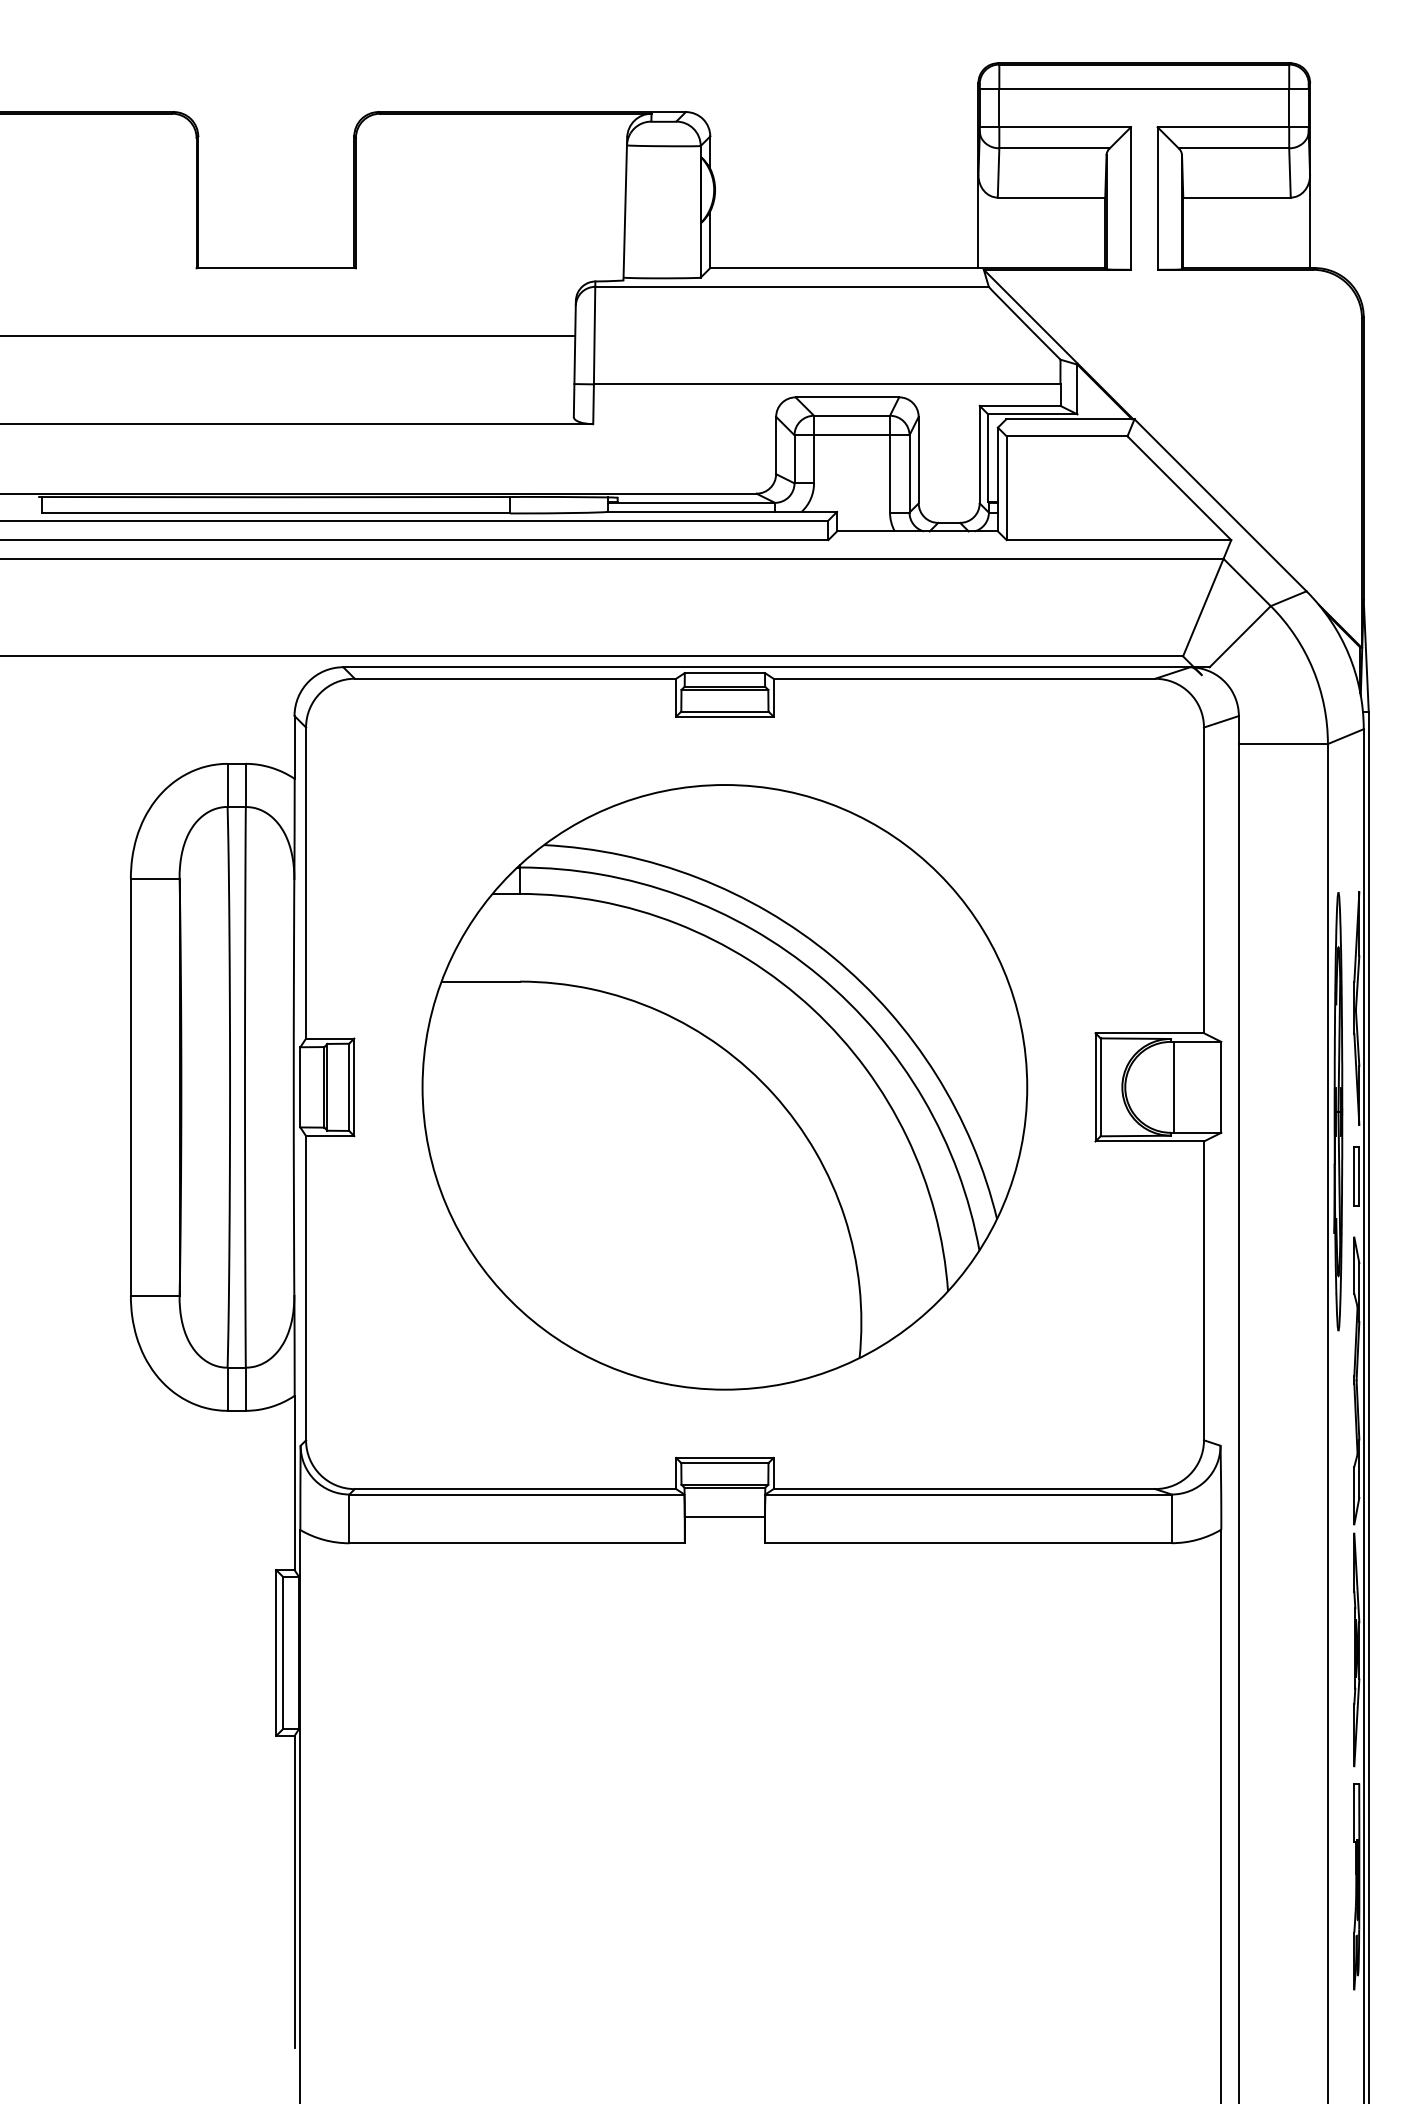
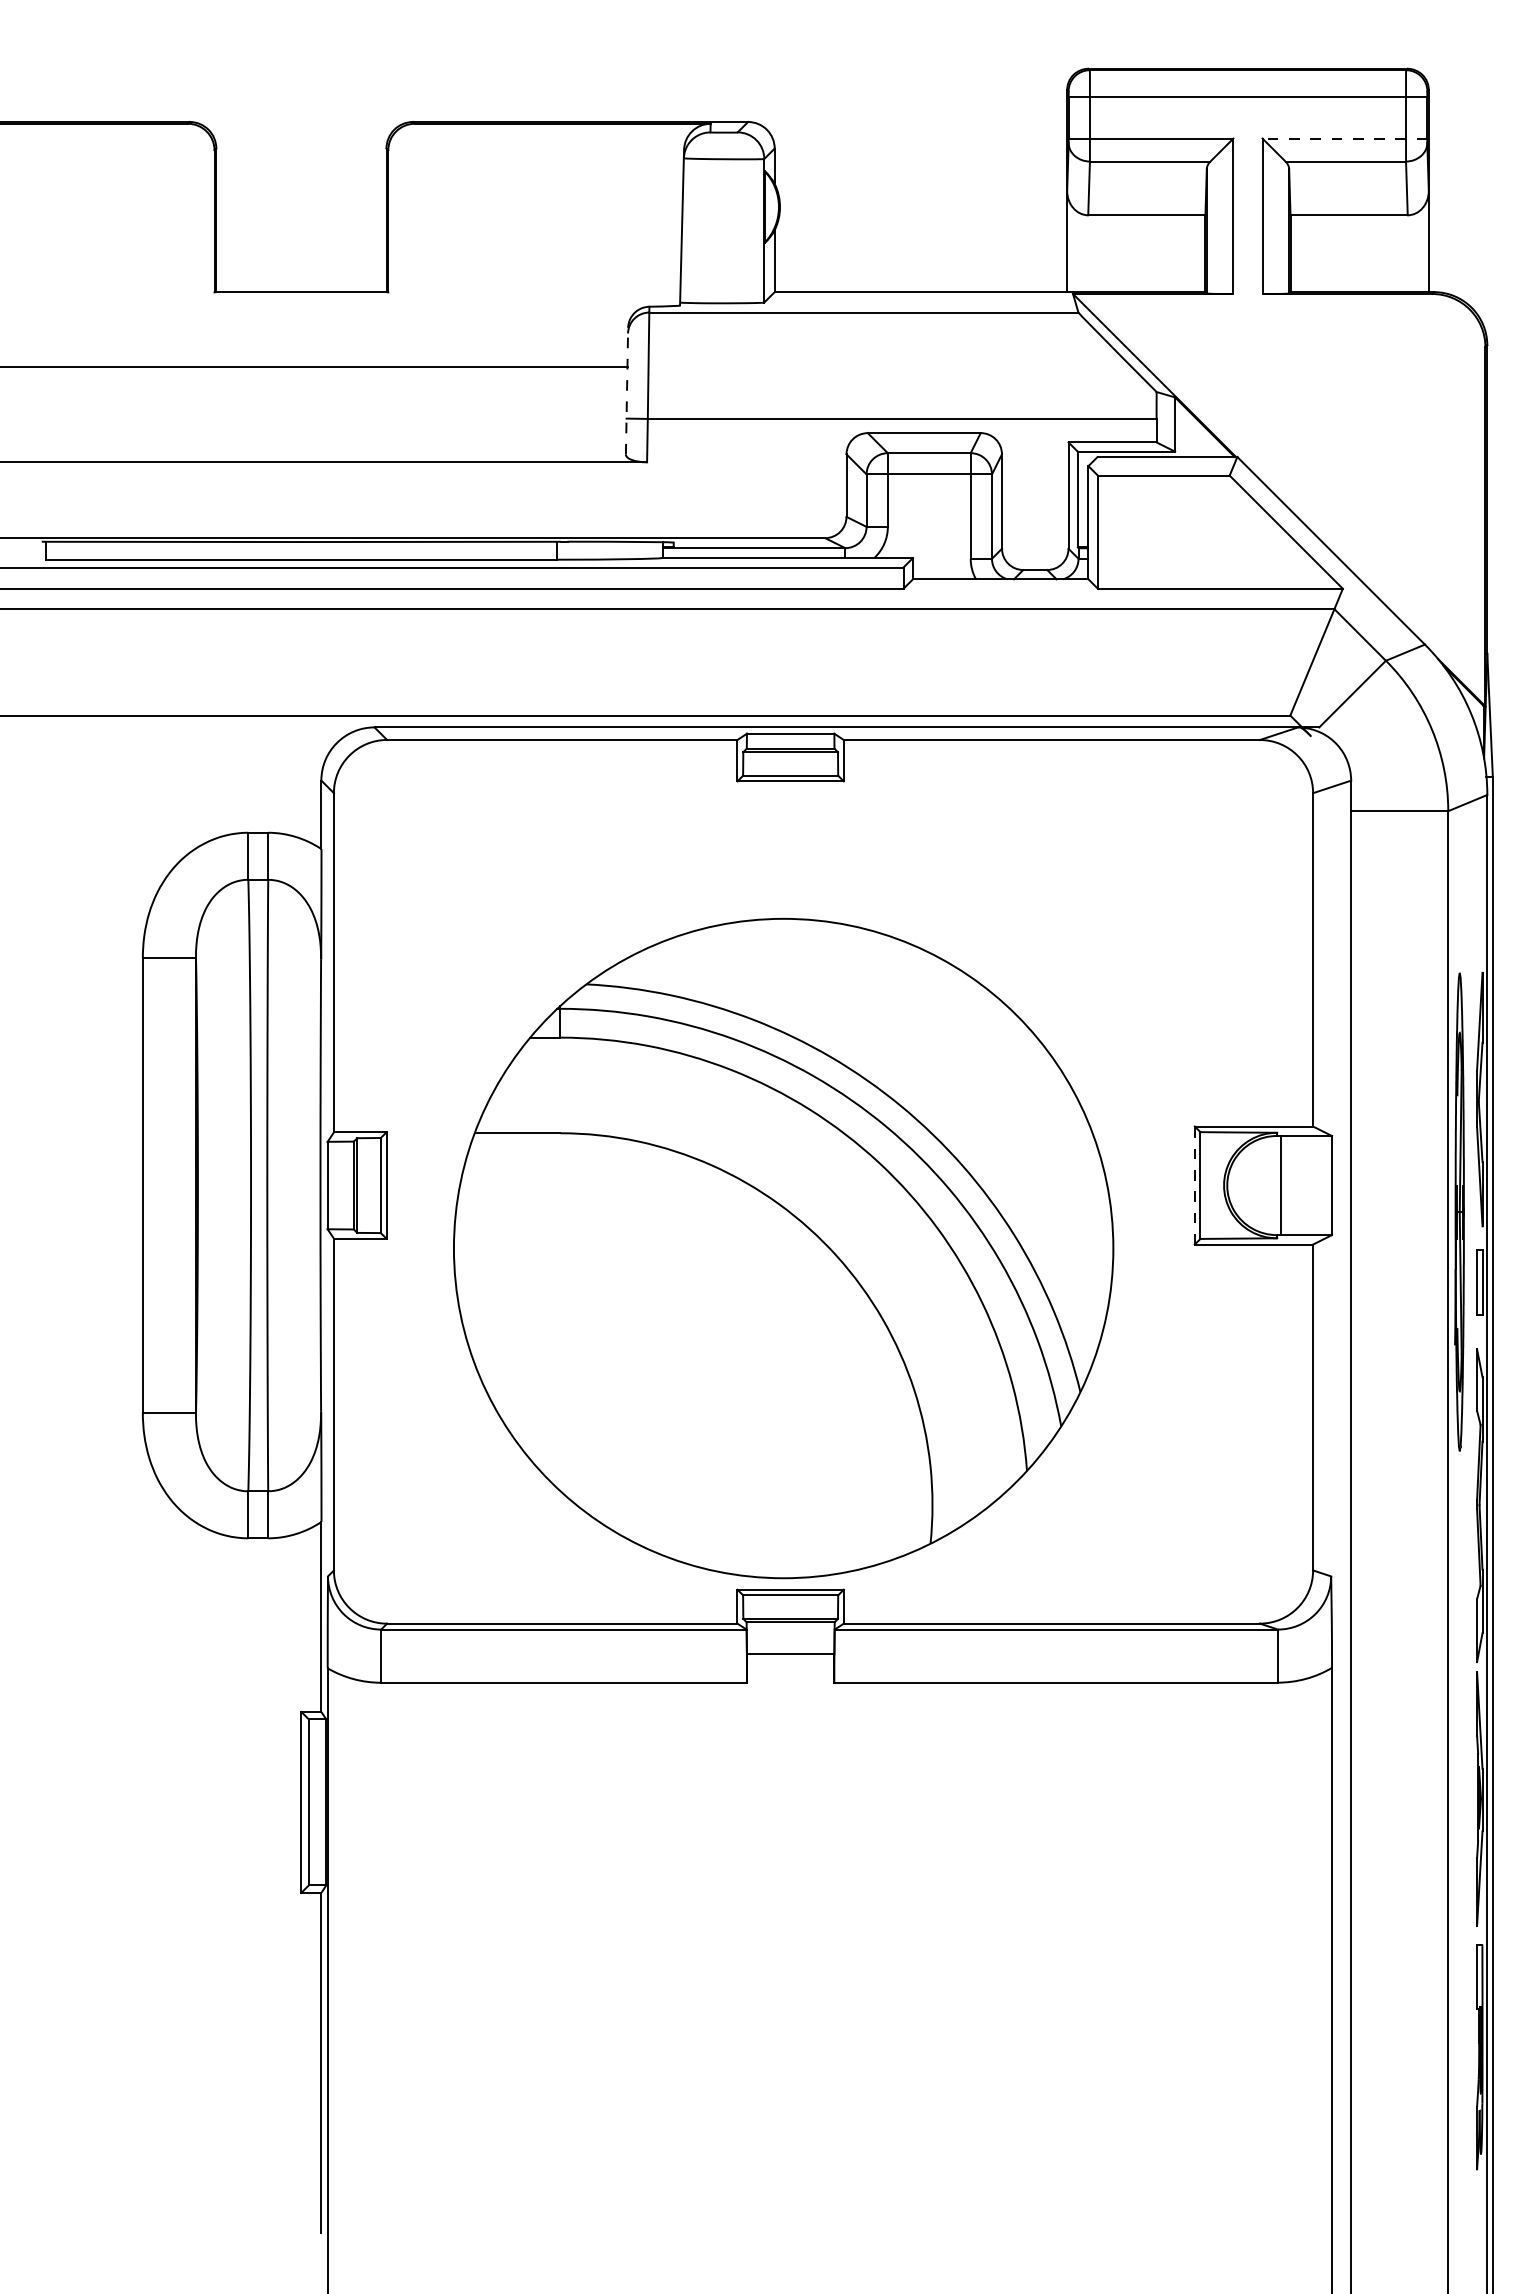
line: (1232, 127) -> (1344, 138), solid -> dashed
line: (575, 358) -> (627, 390), solid -> dashed
part: (724, 1087) -> (783, 1248), moved
line: (1095, 1087) -> (1194, 1185), solid -> dashed

